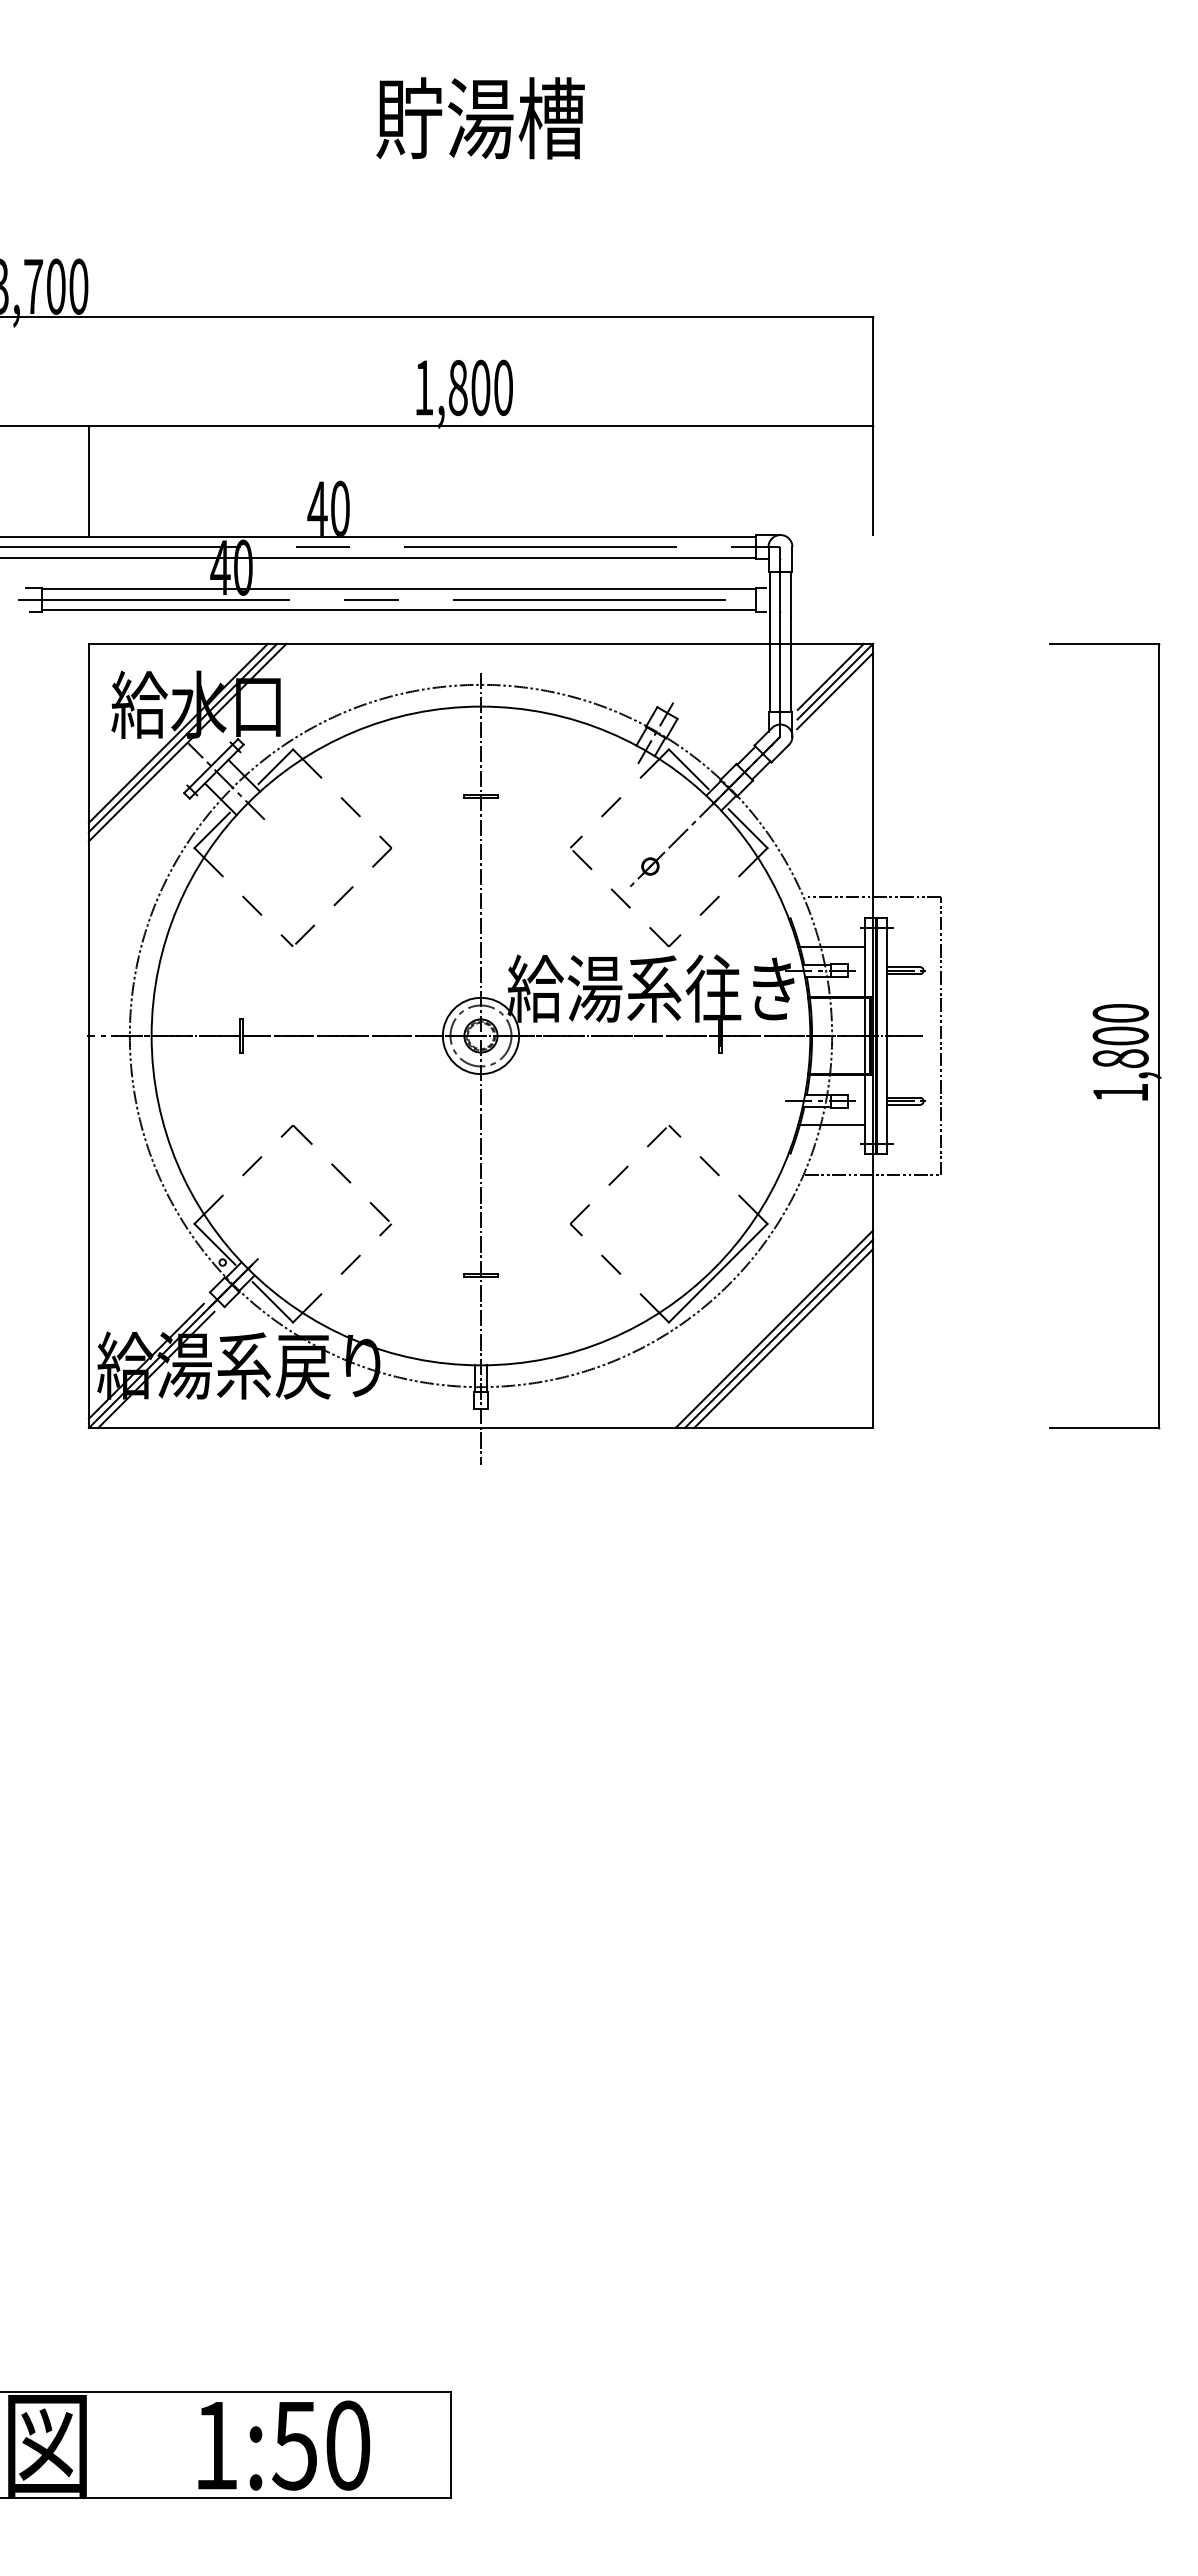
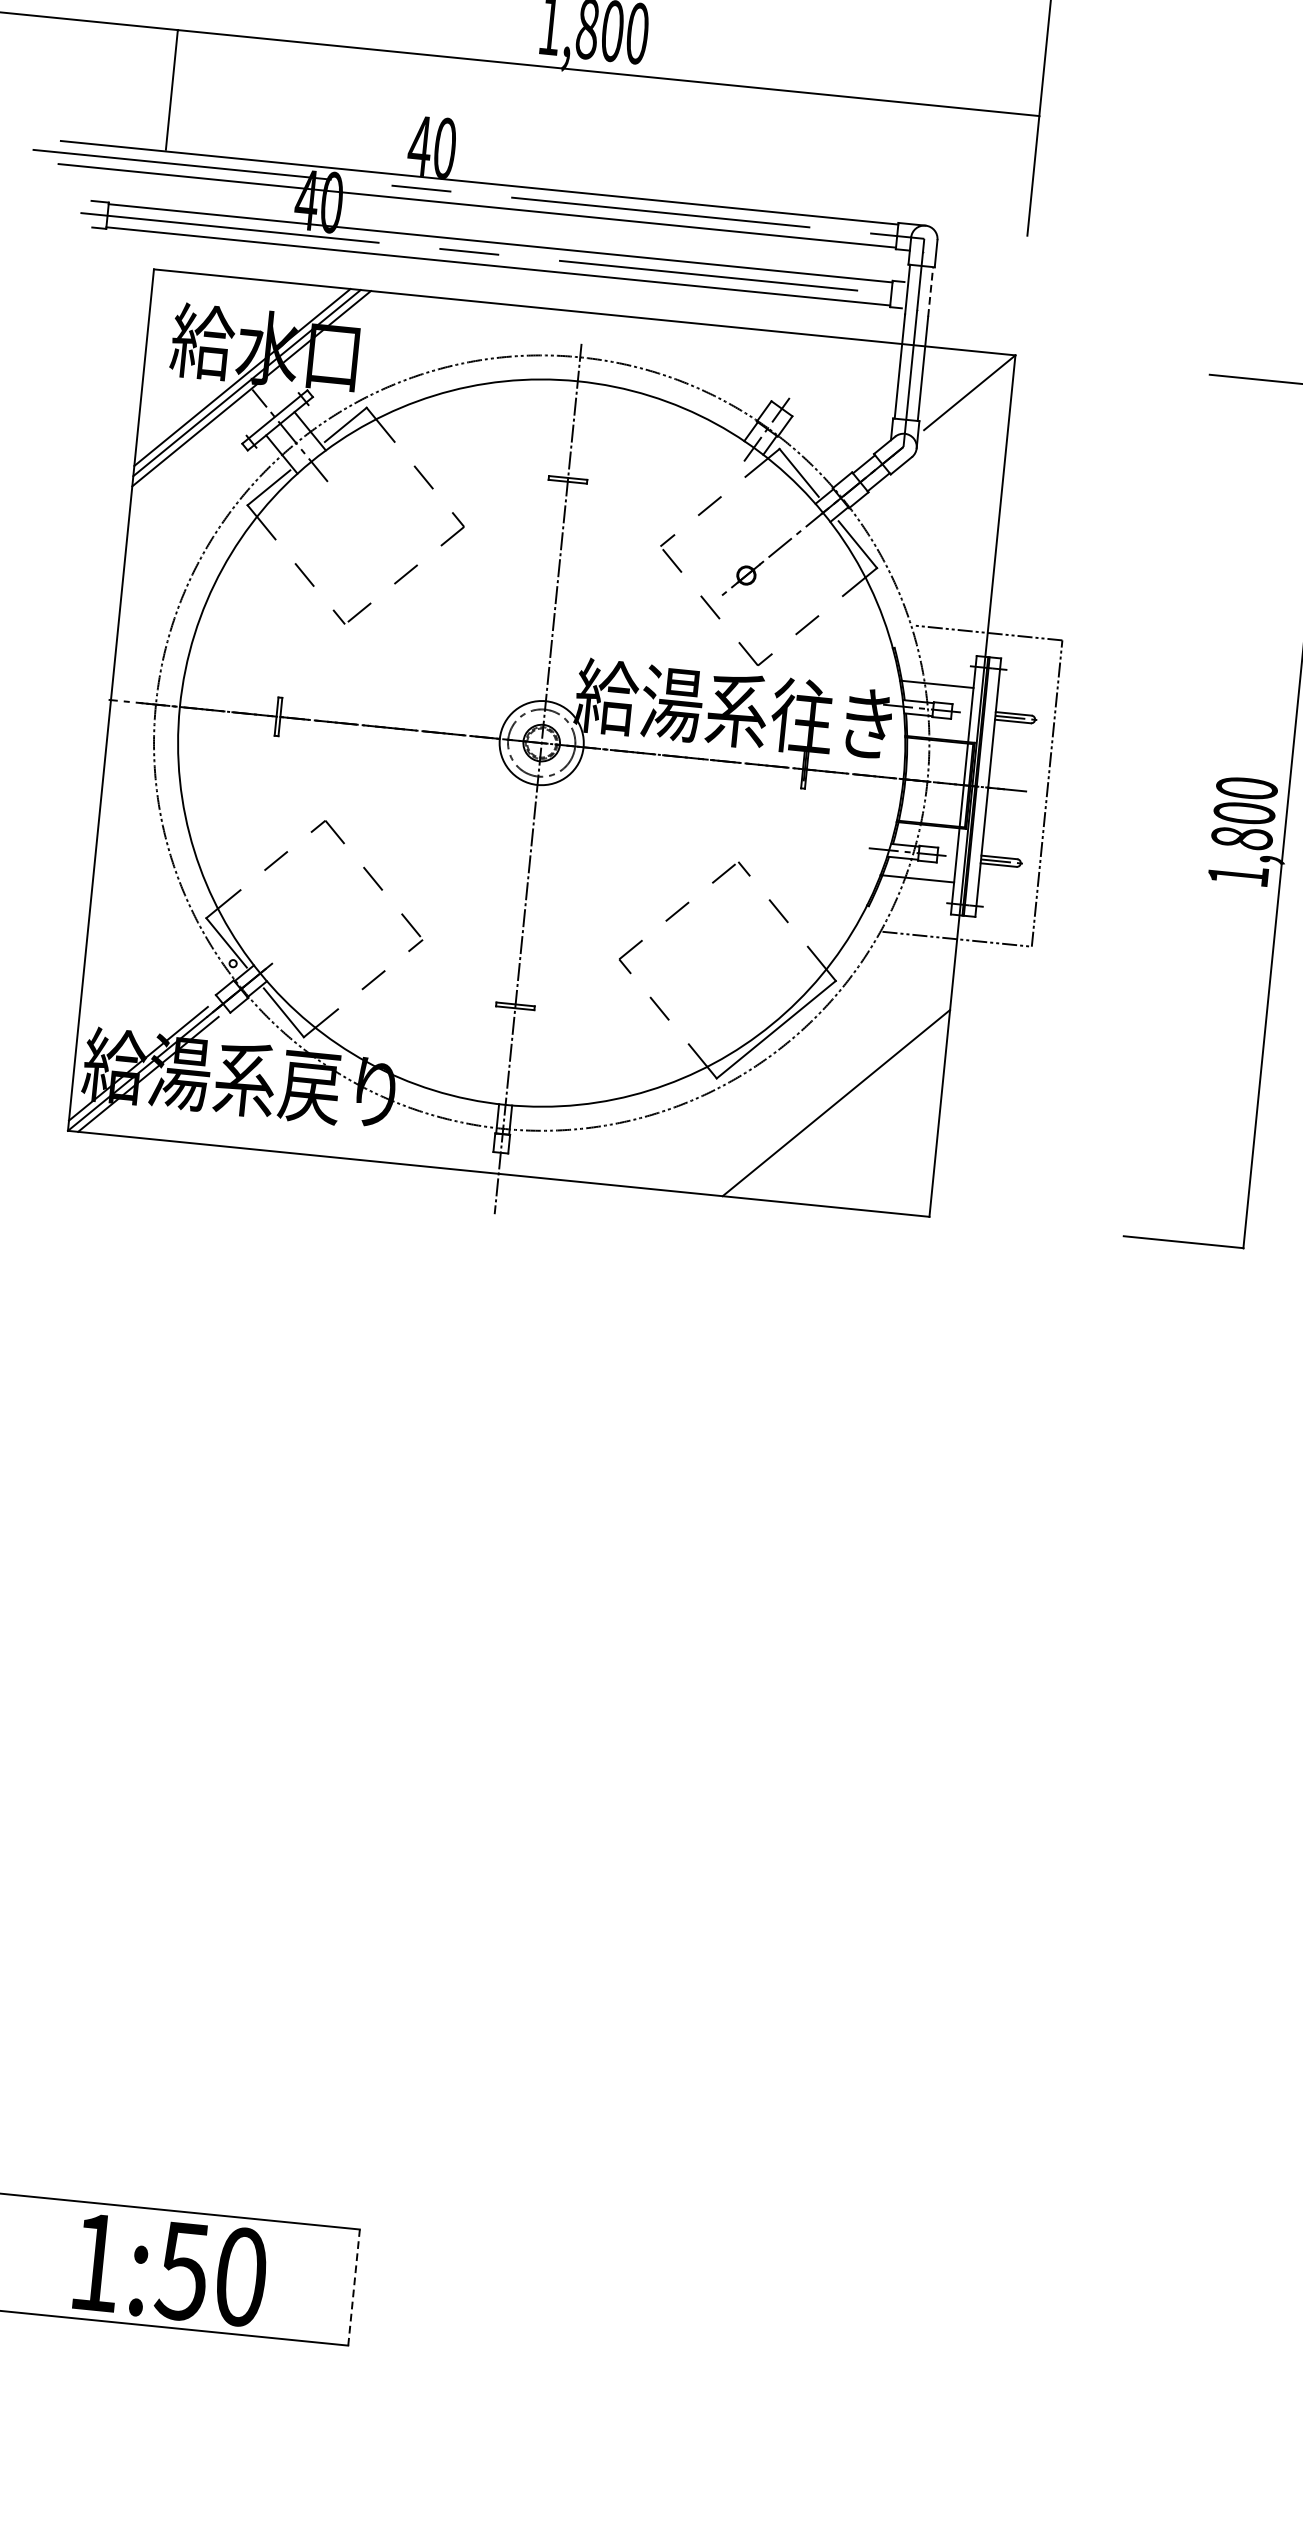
line: (790, 594) -> (930, 292), solid -> dashed
line: (830, 676) -> (965, 386), removed
line: (835, 691) -> (968, 403), removed
line: (774, 1329) -> (831, 1097), removed
line: (783, 1338) -> (840, 1108), removed
line: (450, 2444) -> (353, 2287), solid -> dashed

